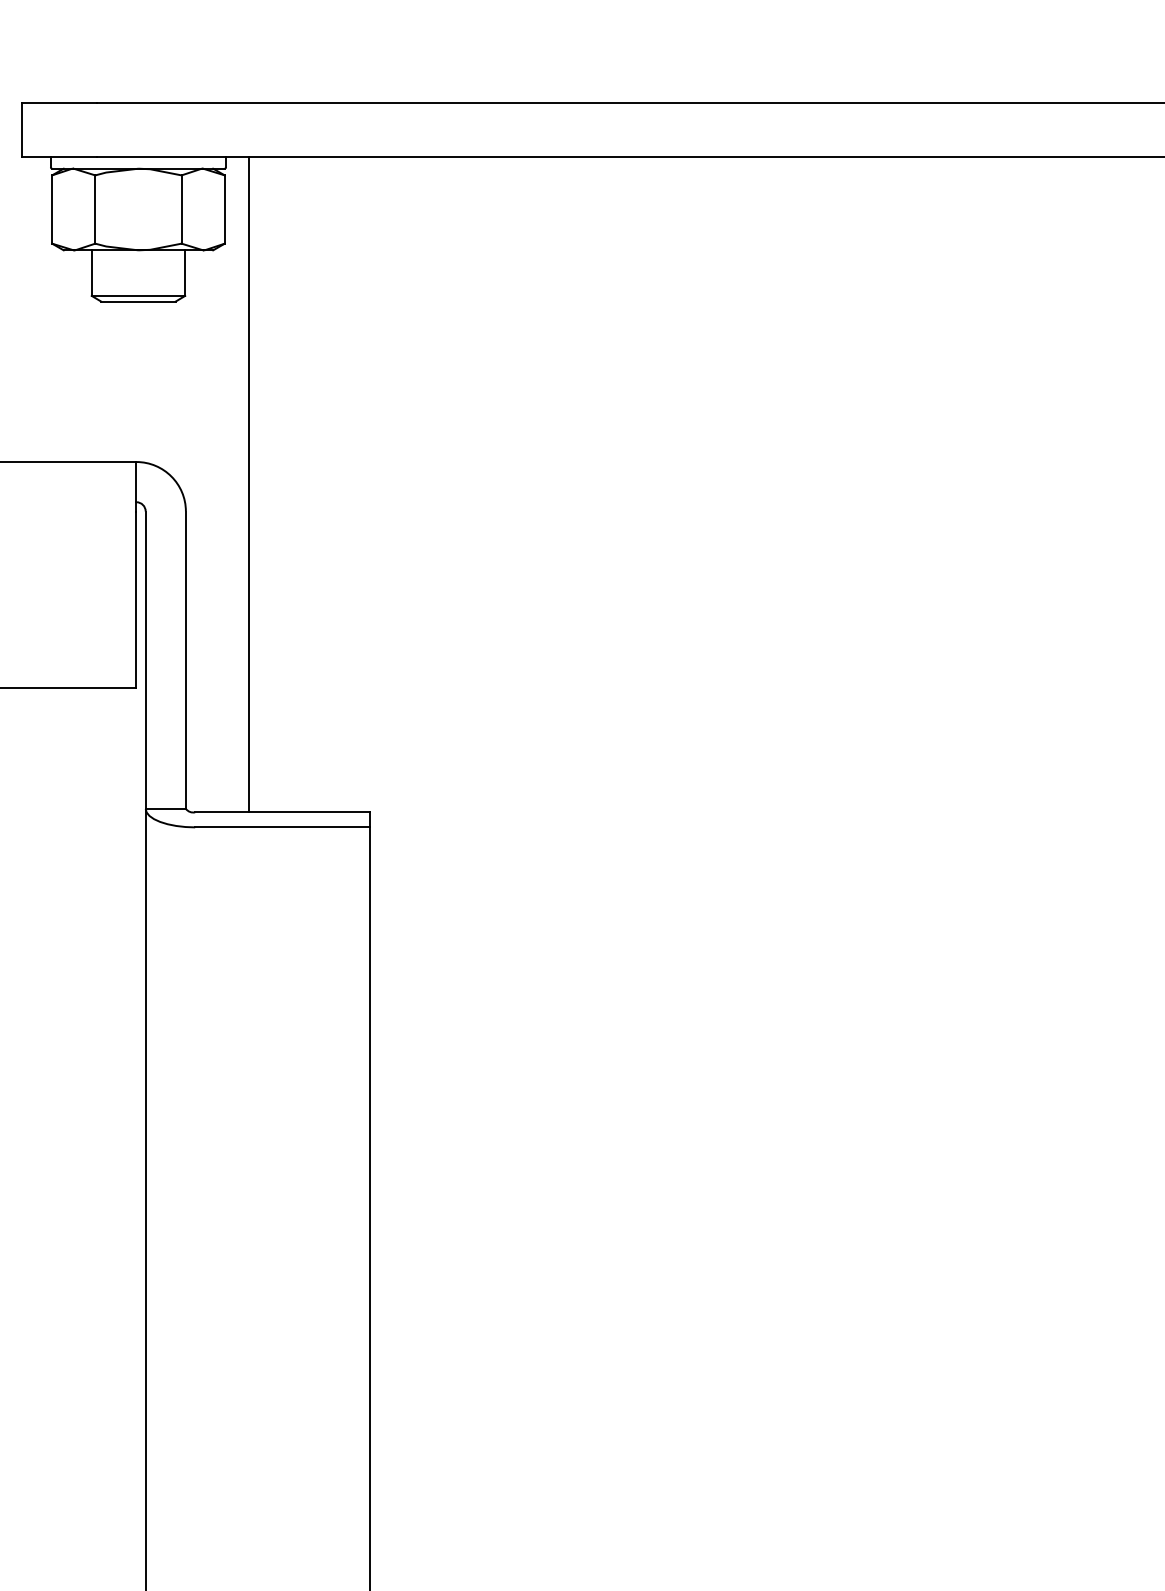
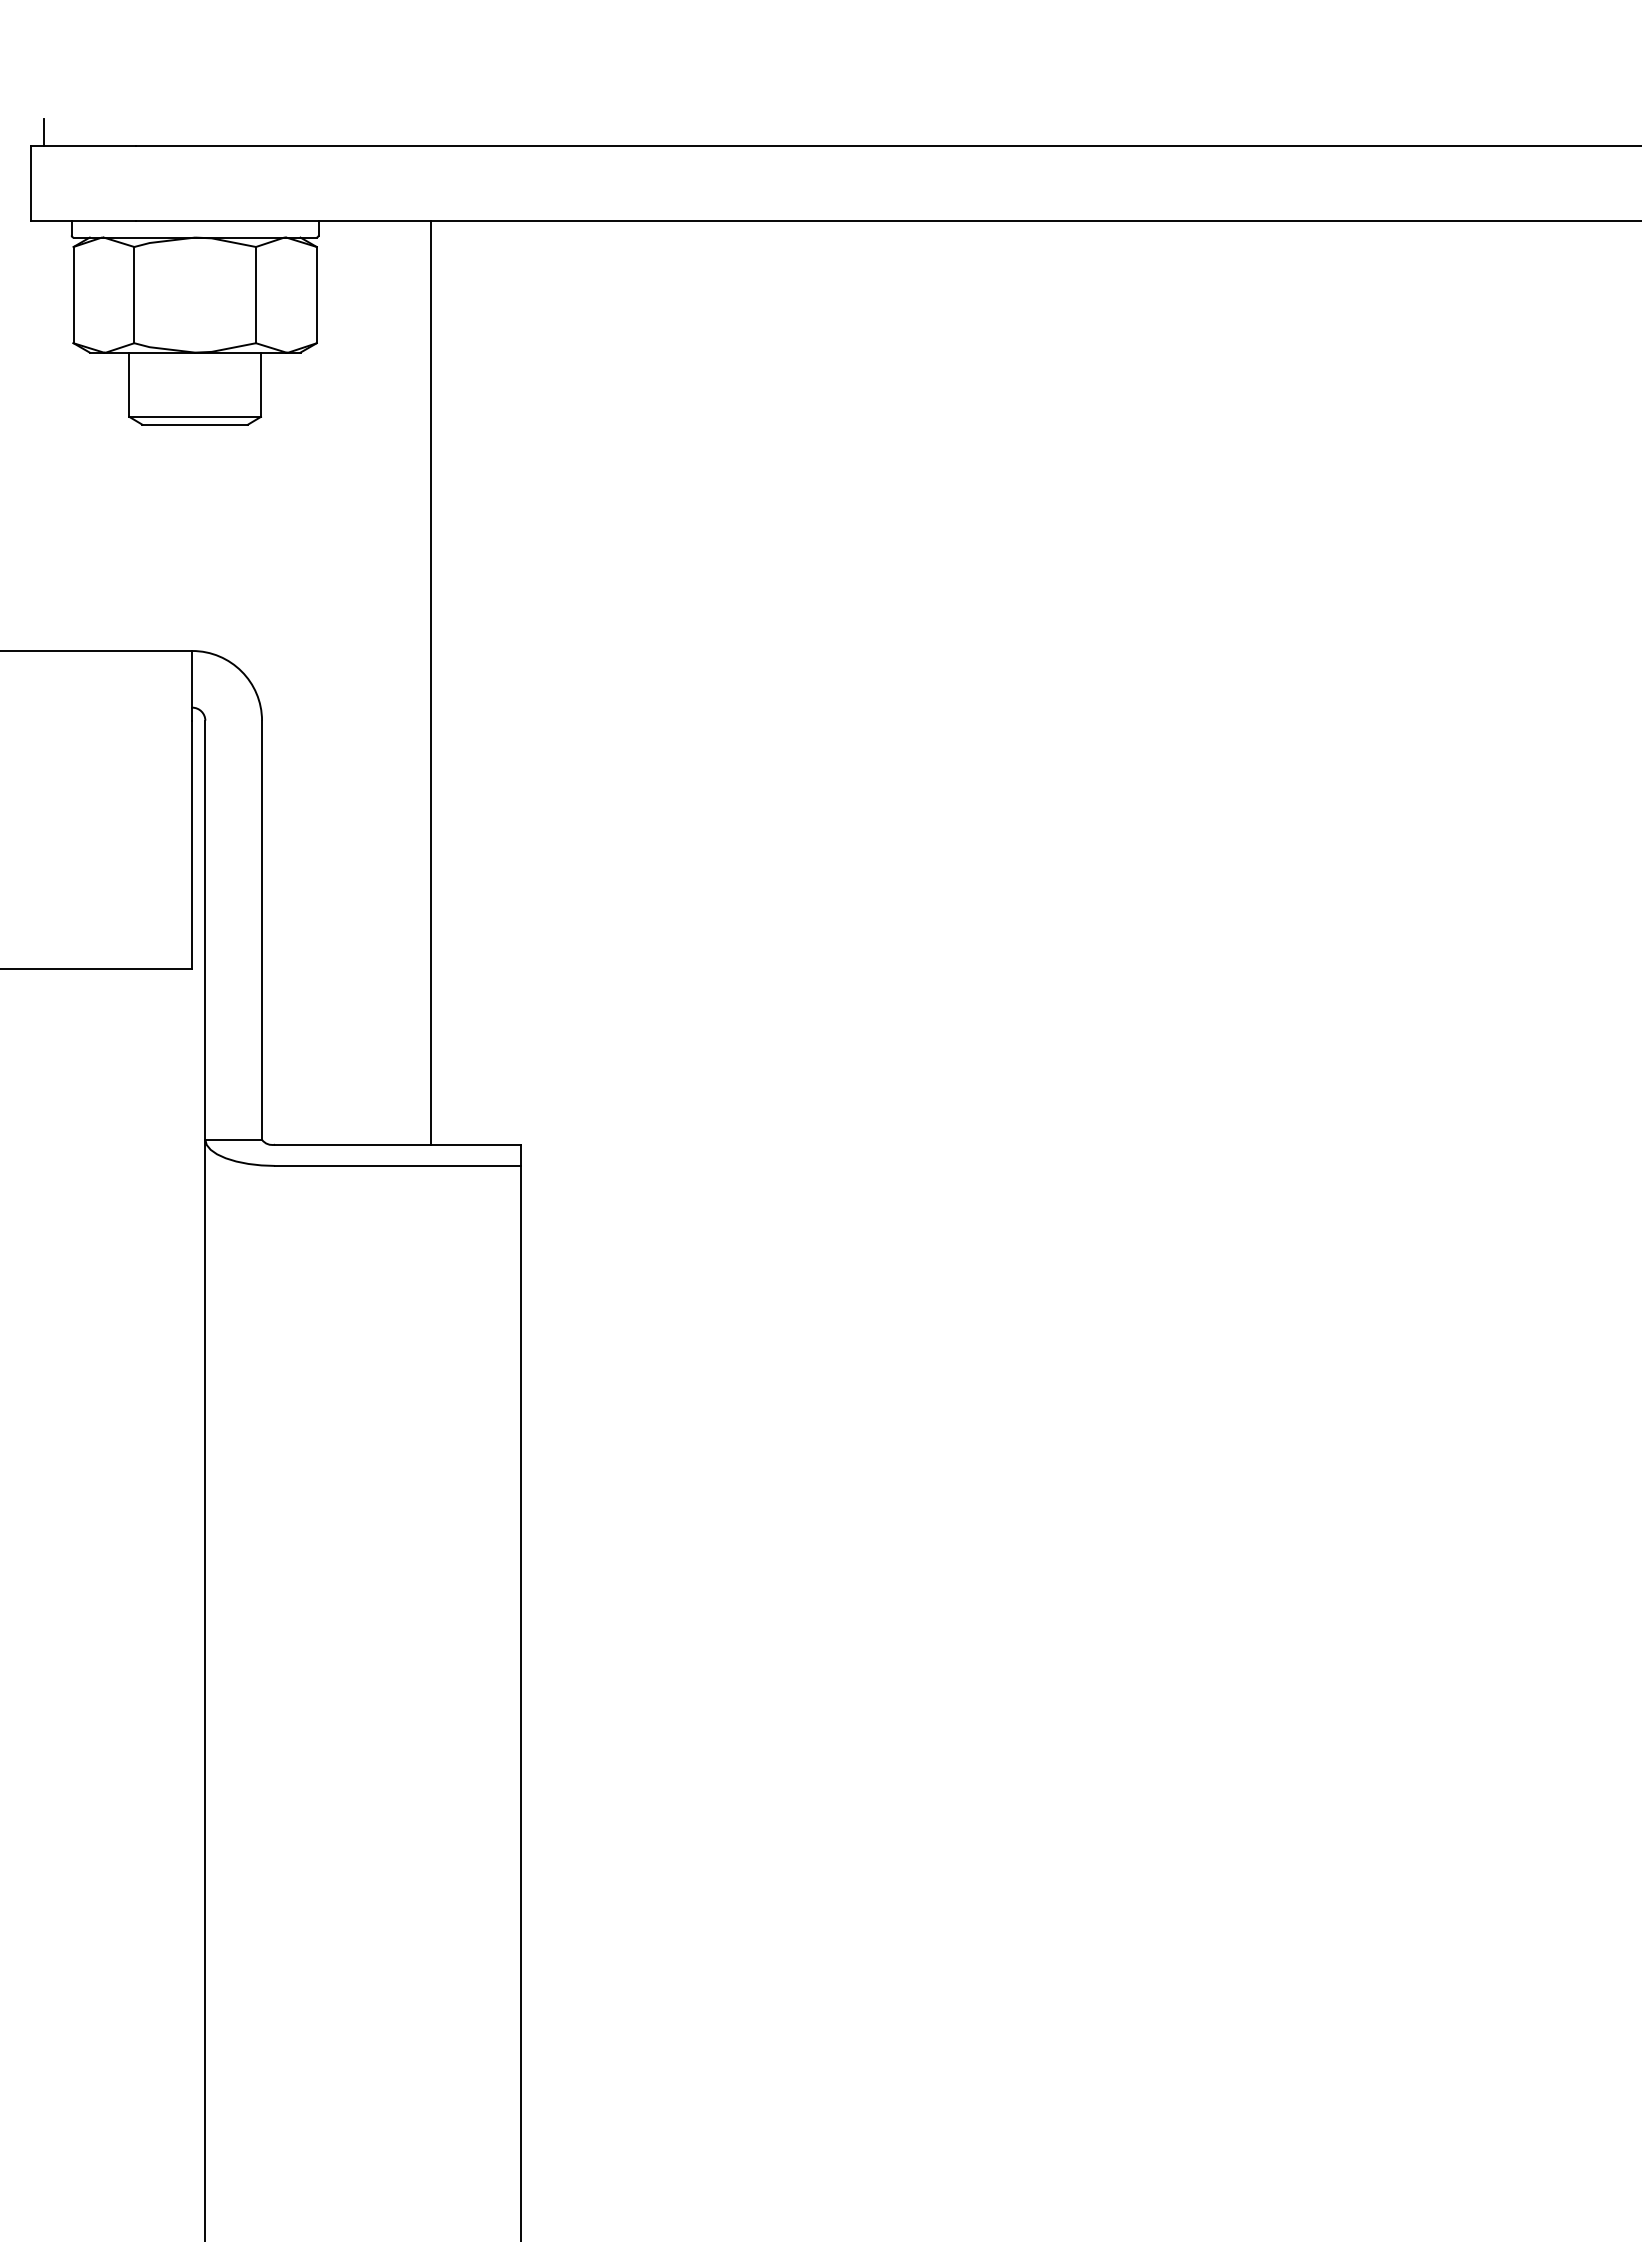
line: (30, 94) -> (43, 132), added
line: (248, 484) -> (430, 682), moved

